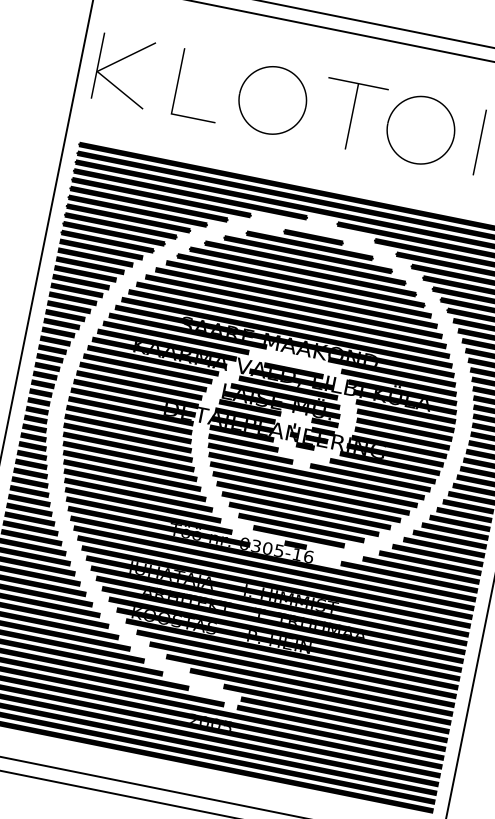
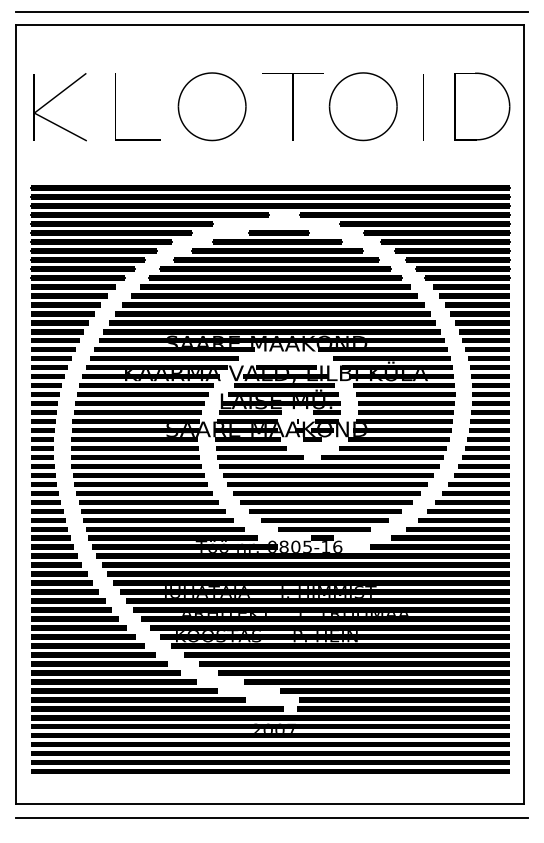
text: (273, 429) -> (278, 429), DETAILPLANEERING -> SAARE MAAKOND
text: (255, 545) -> (283, 546), 0305-16 -> 0805-16
text: (227, 724) -> (291, 727), 2005 -> 2007

